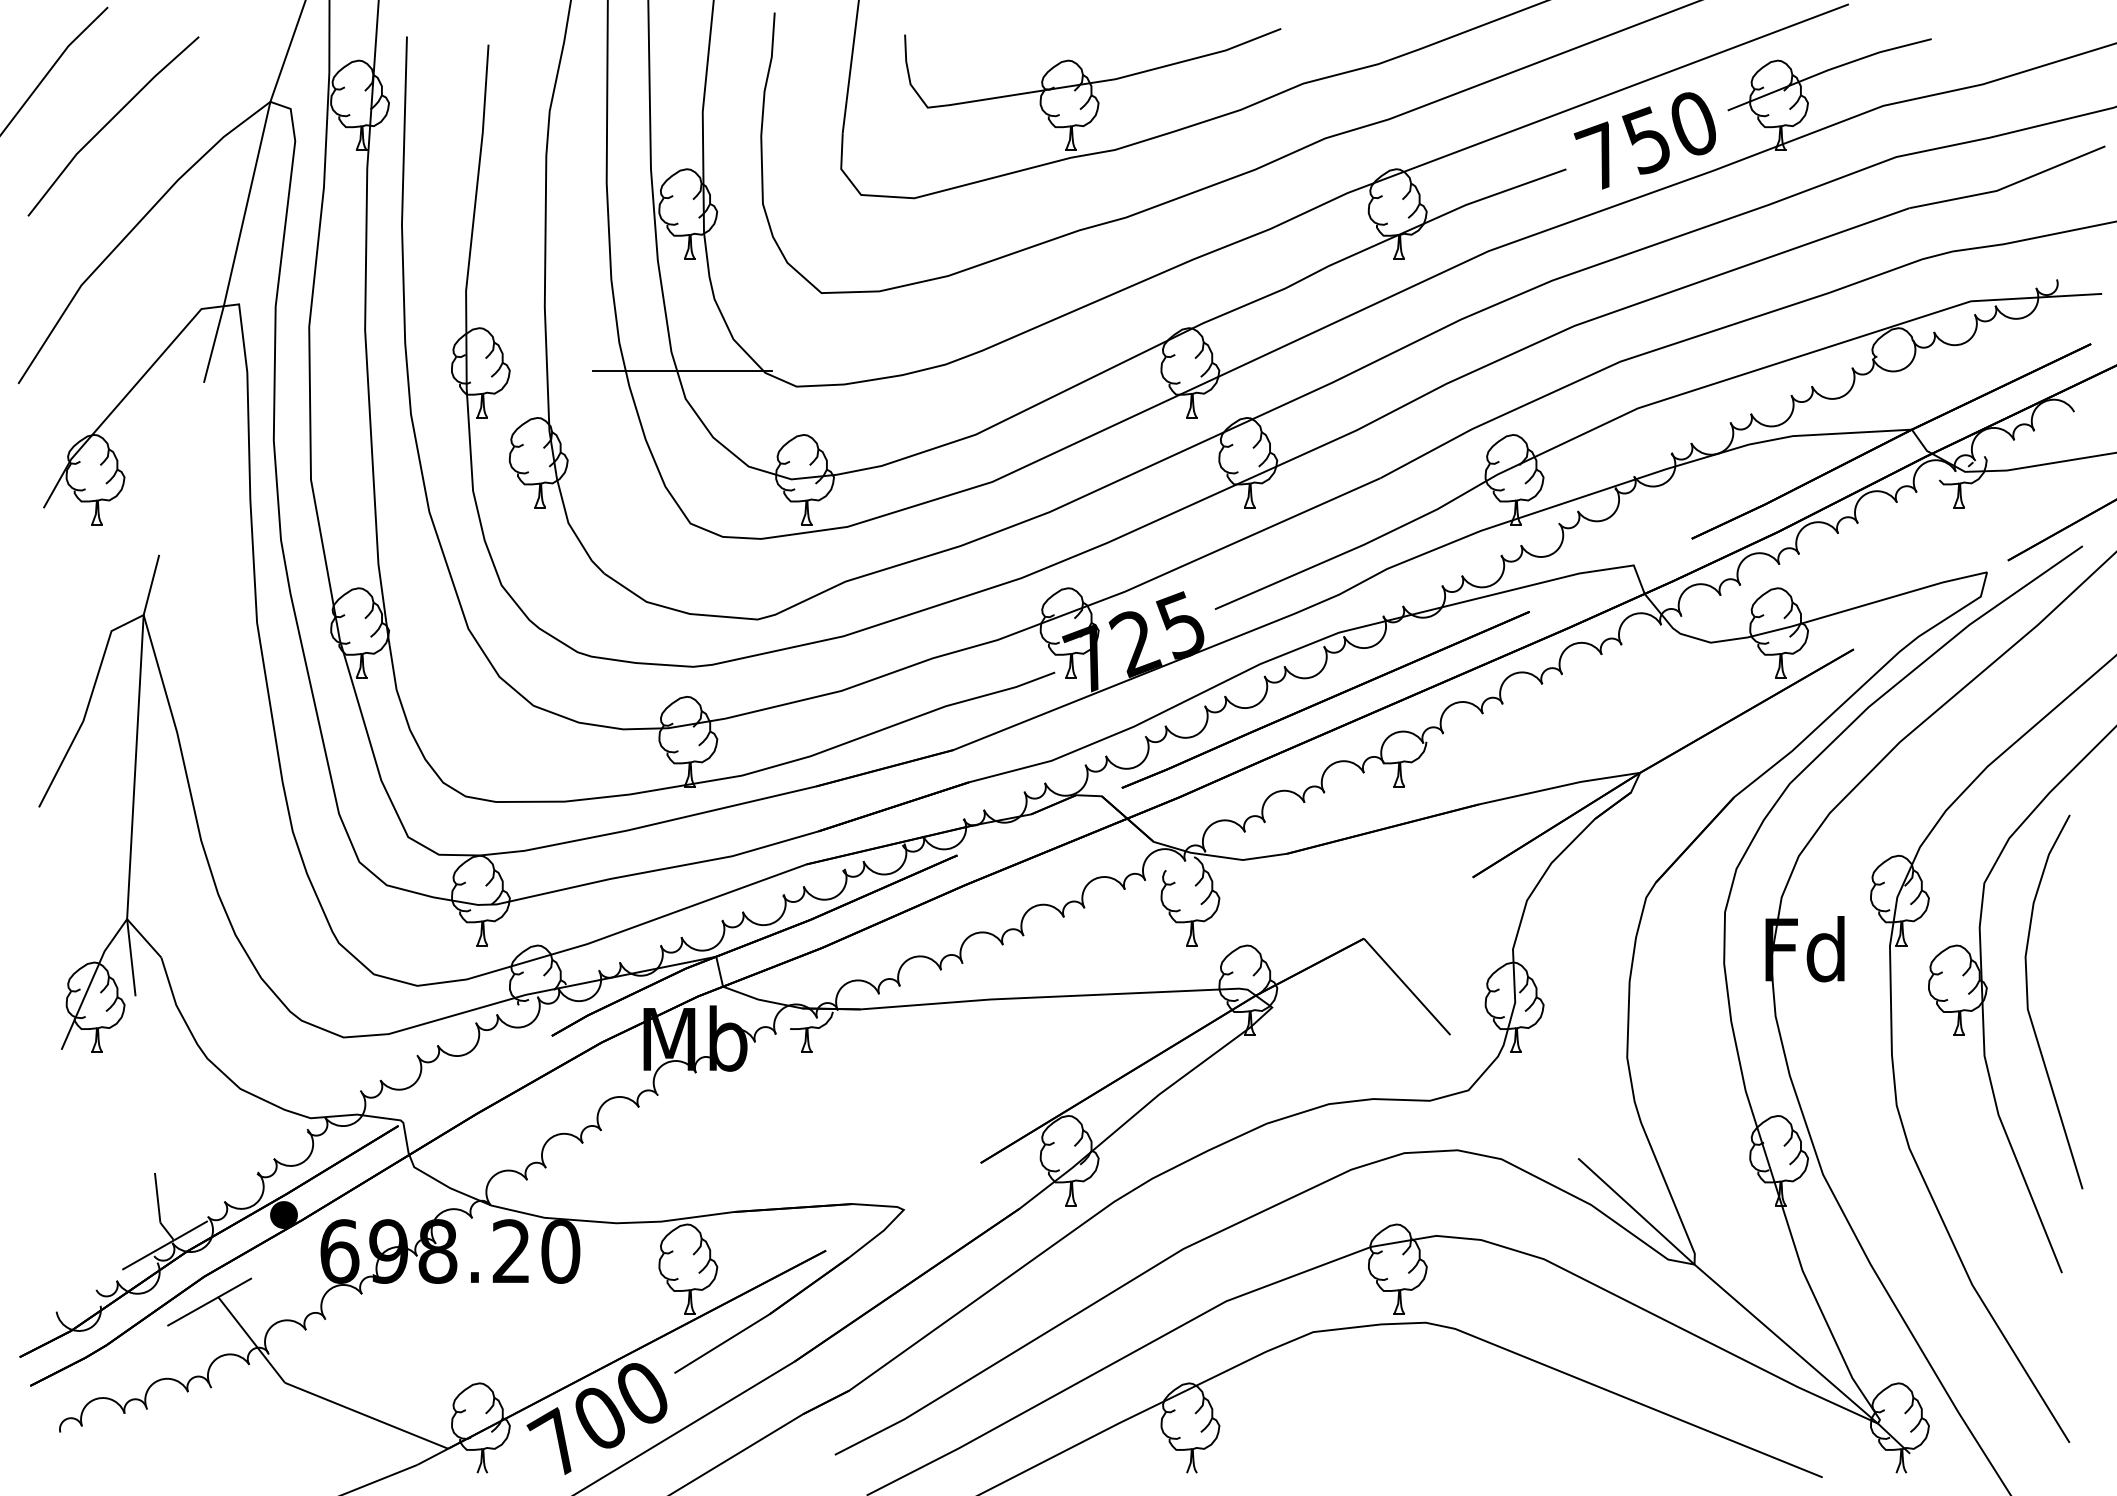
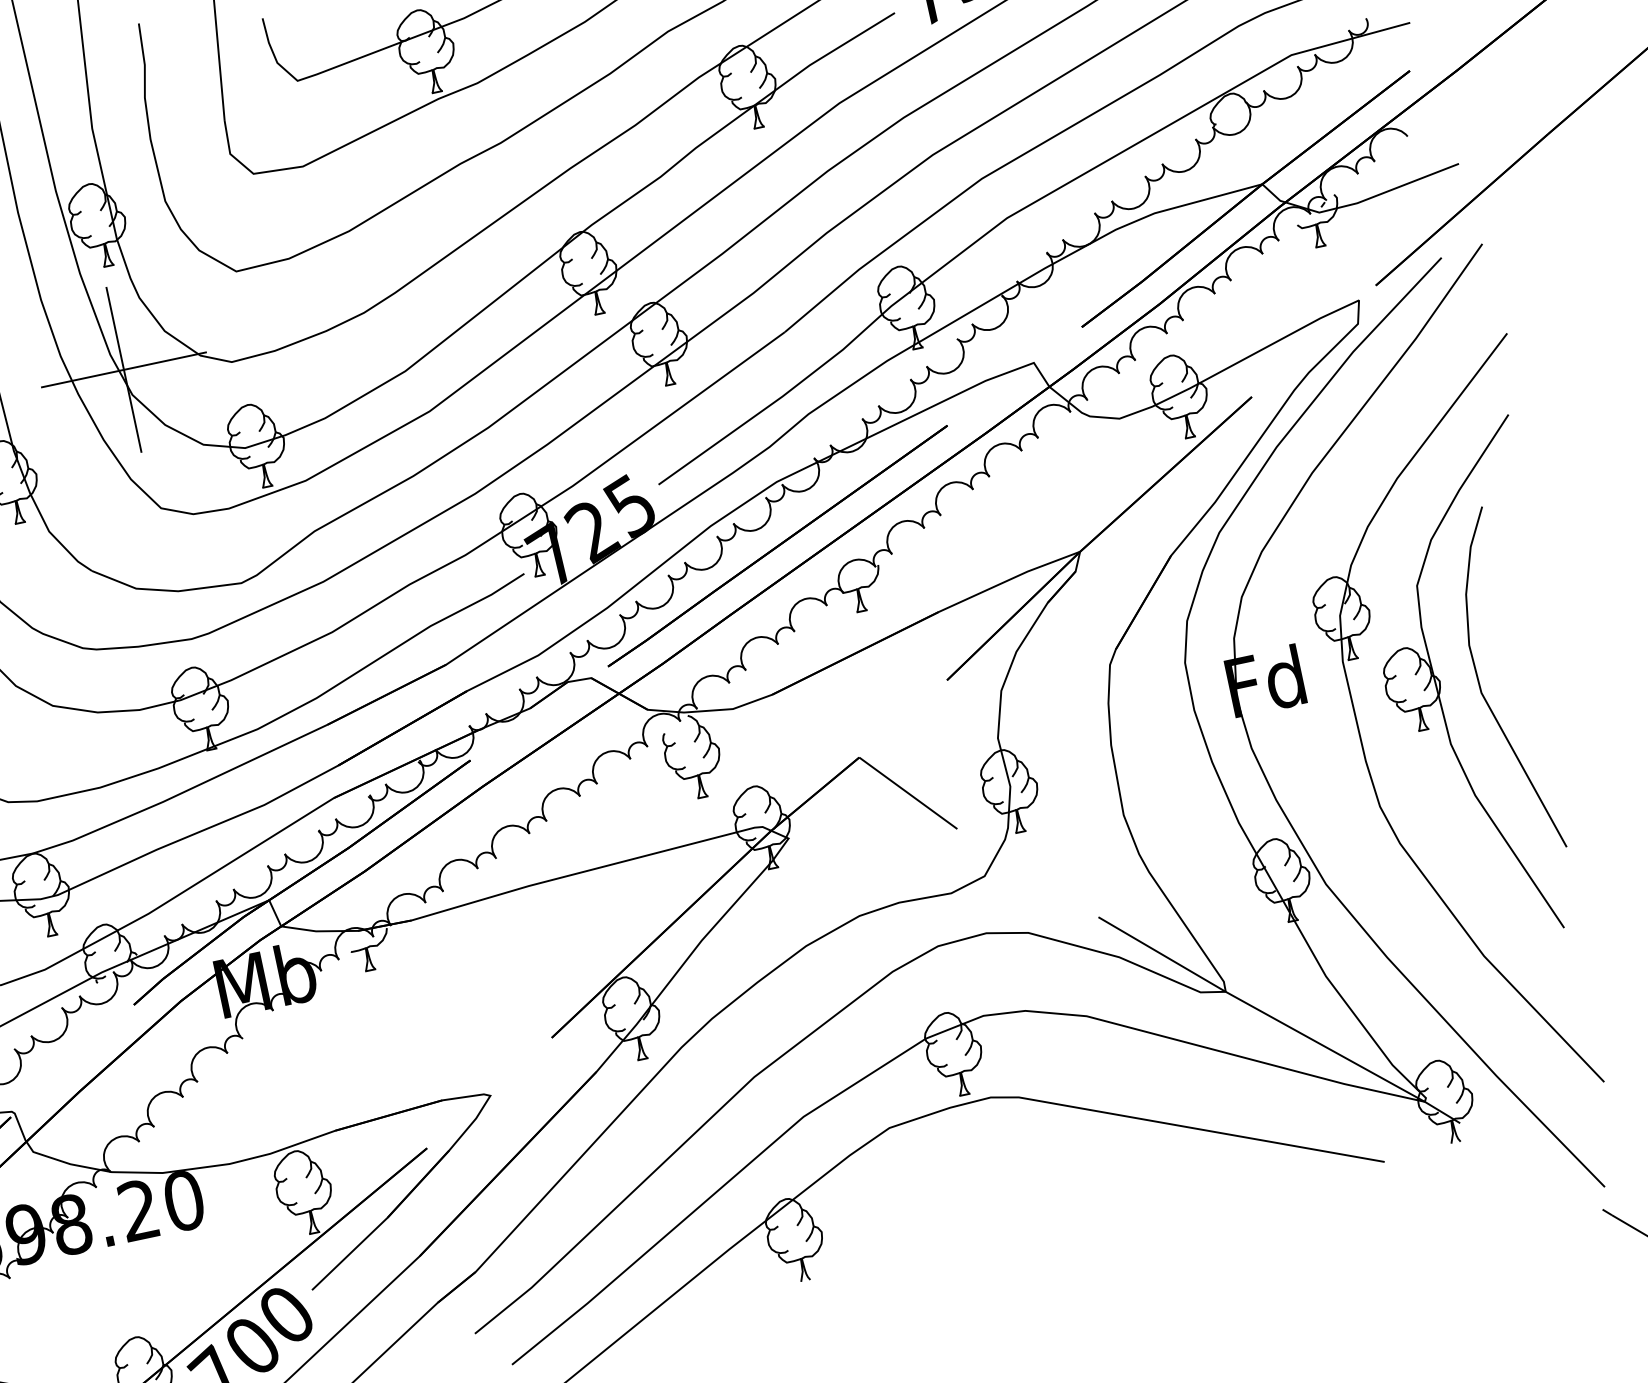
line: (682, 370) -> (124, 369), added

